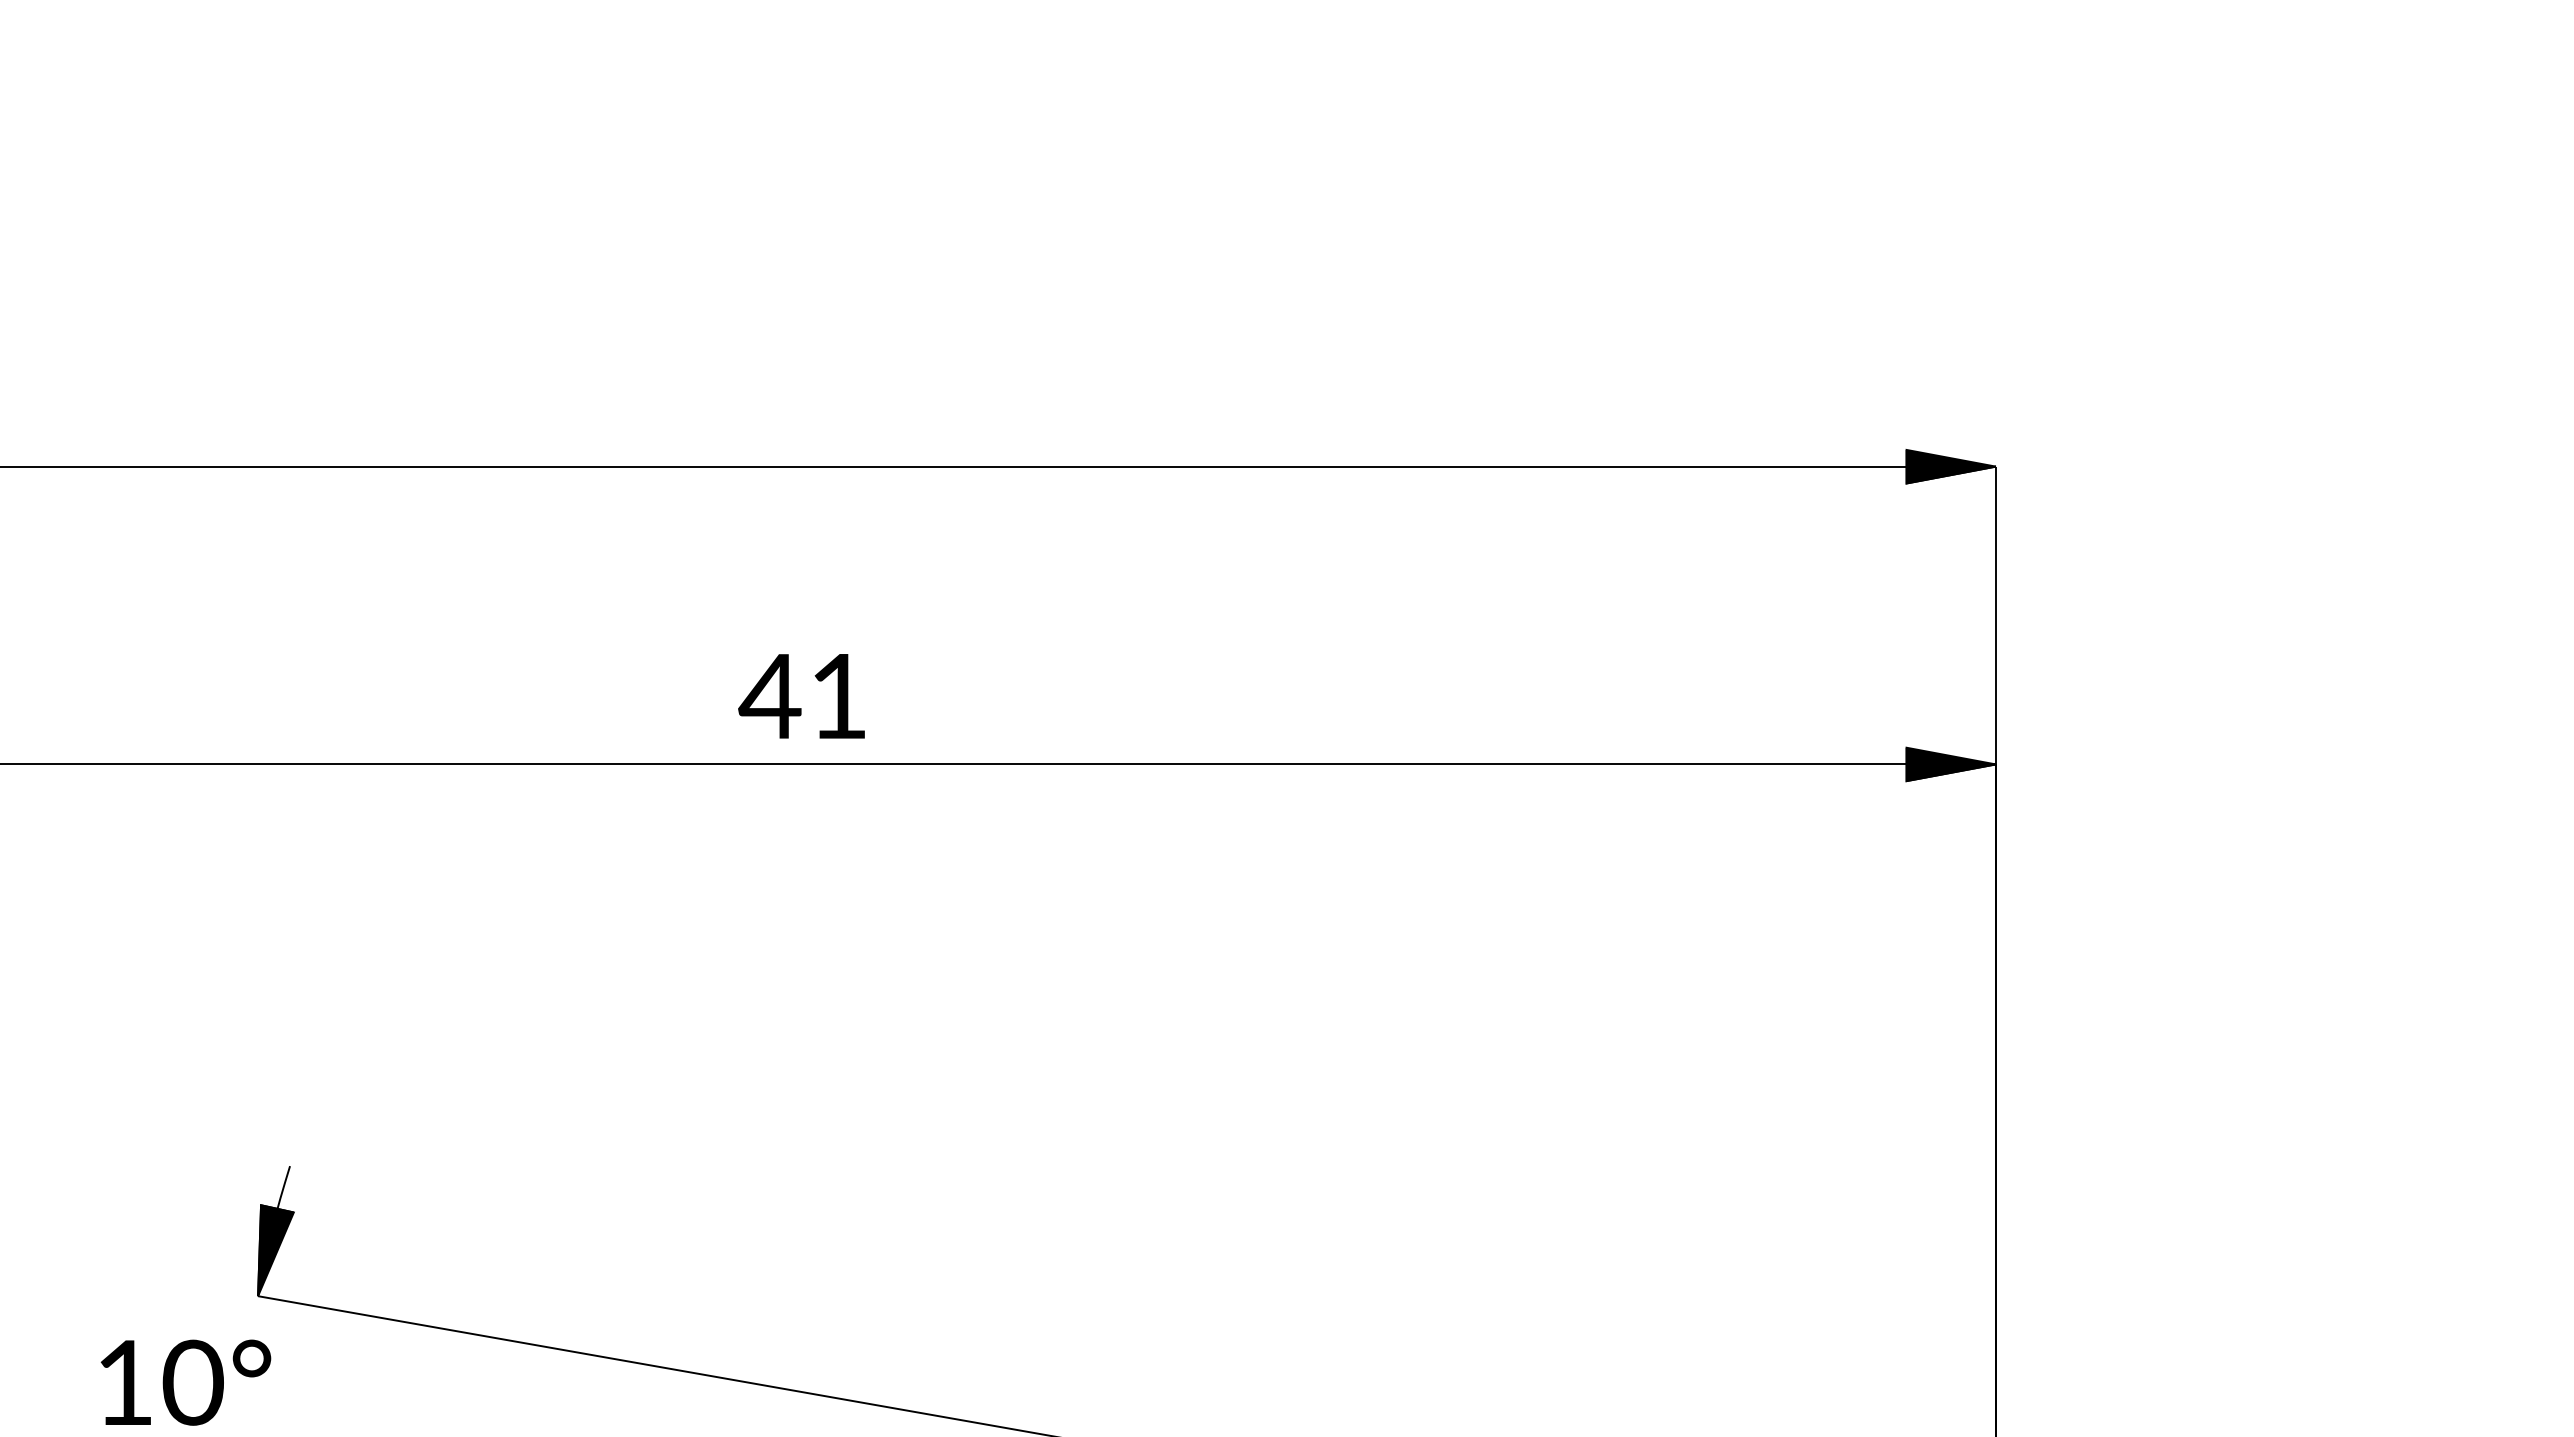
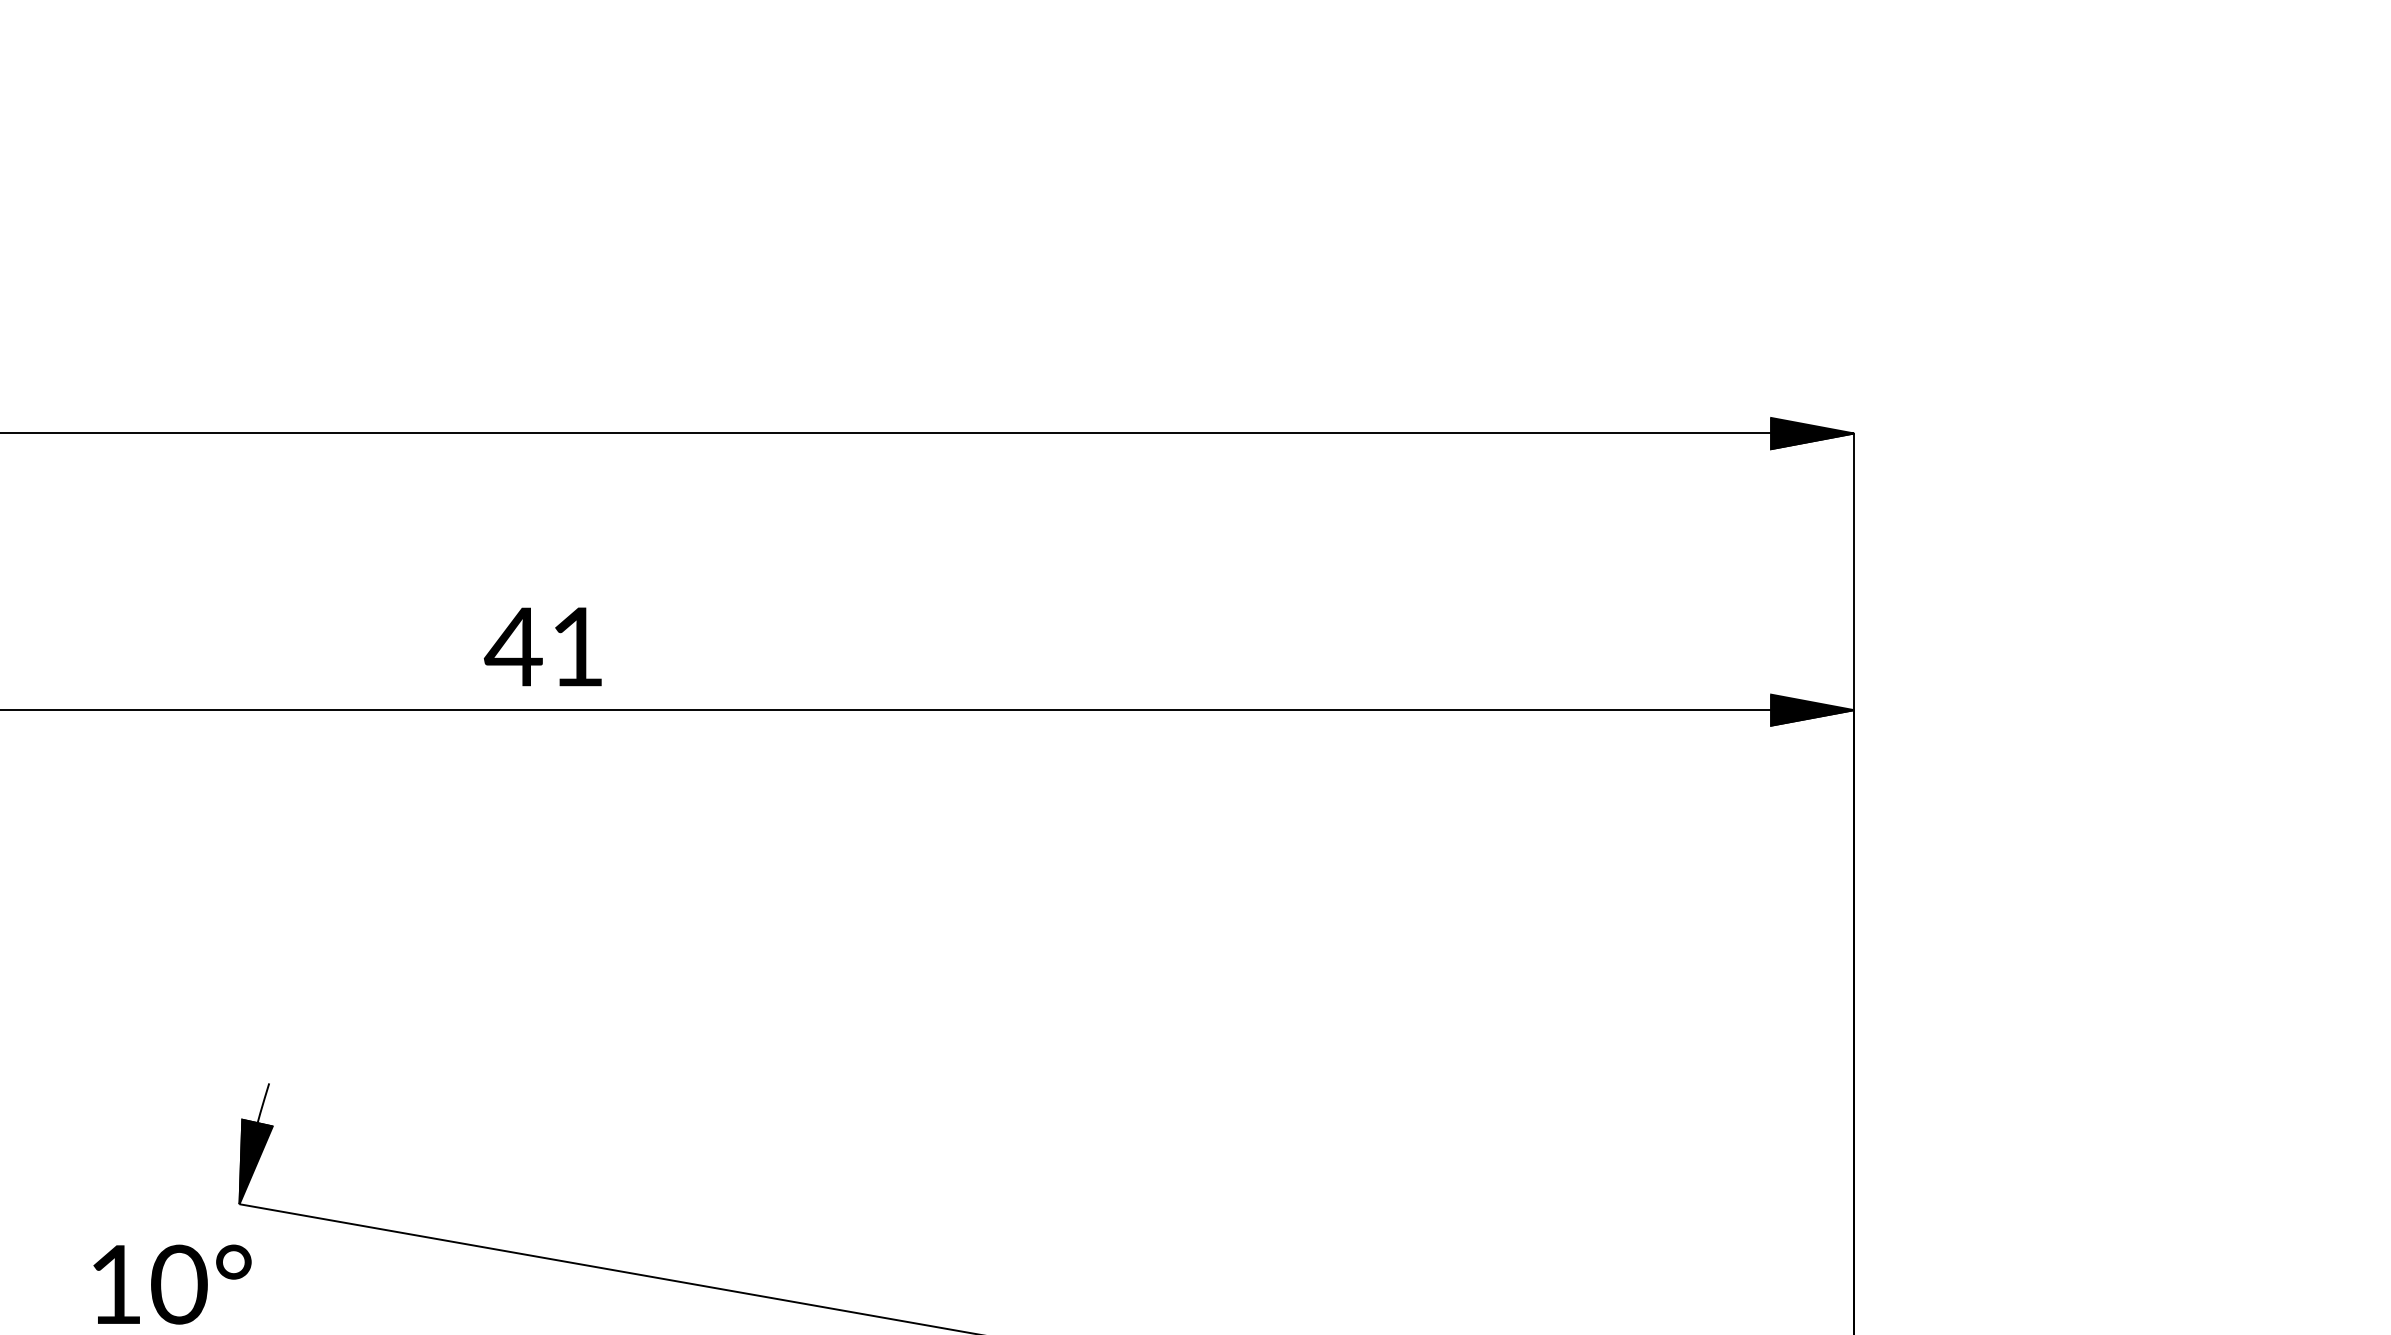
text: (801, 696) -> (542, 647), moved

